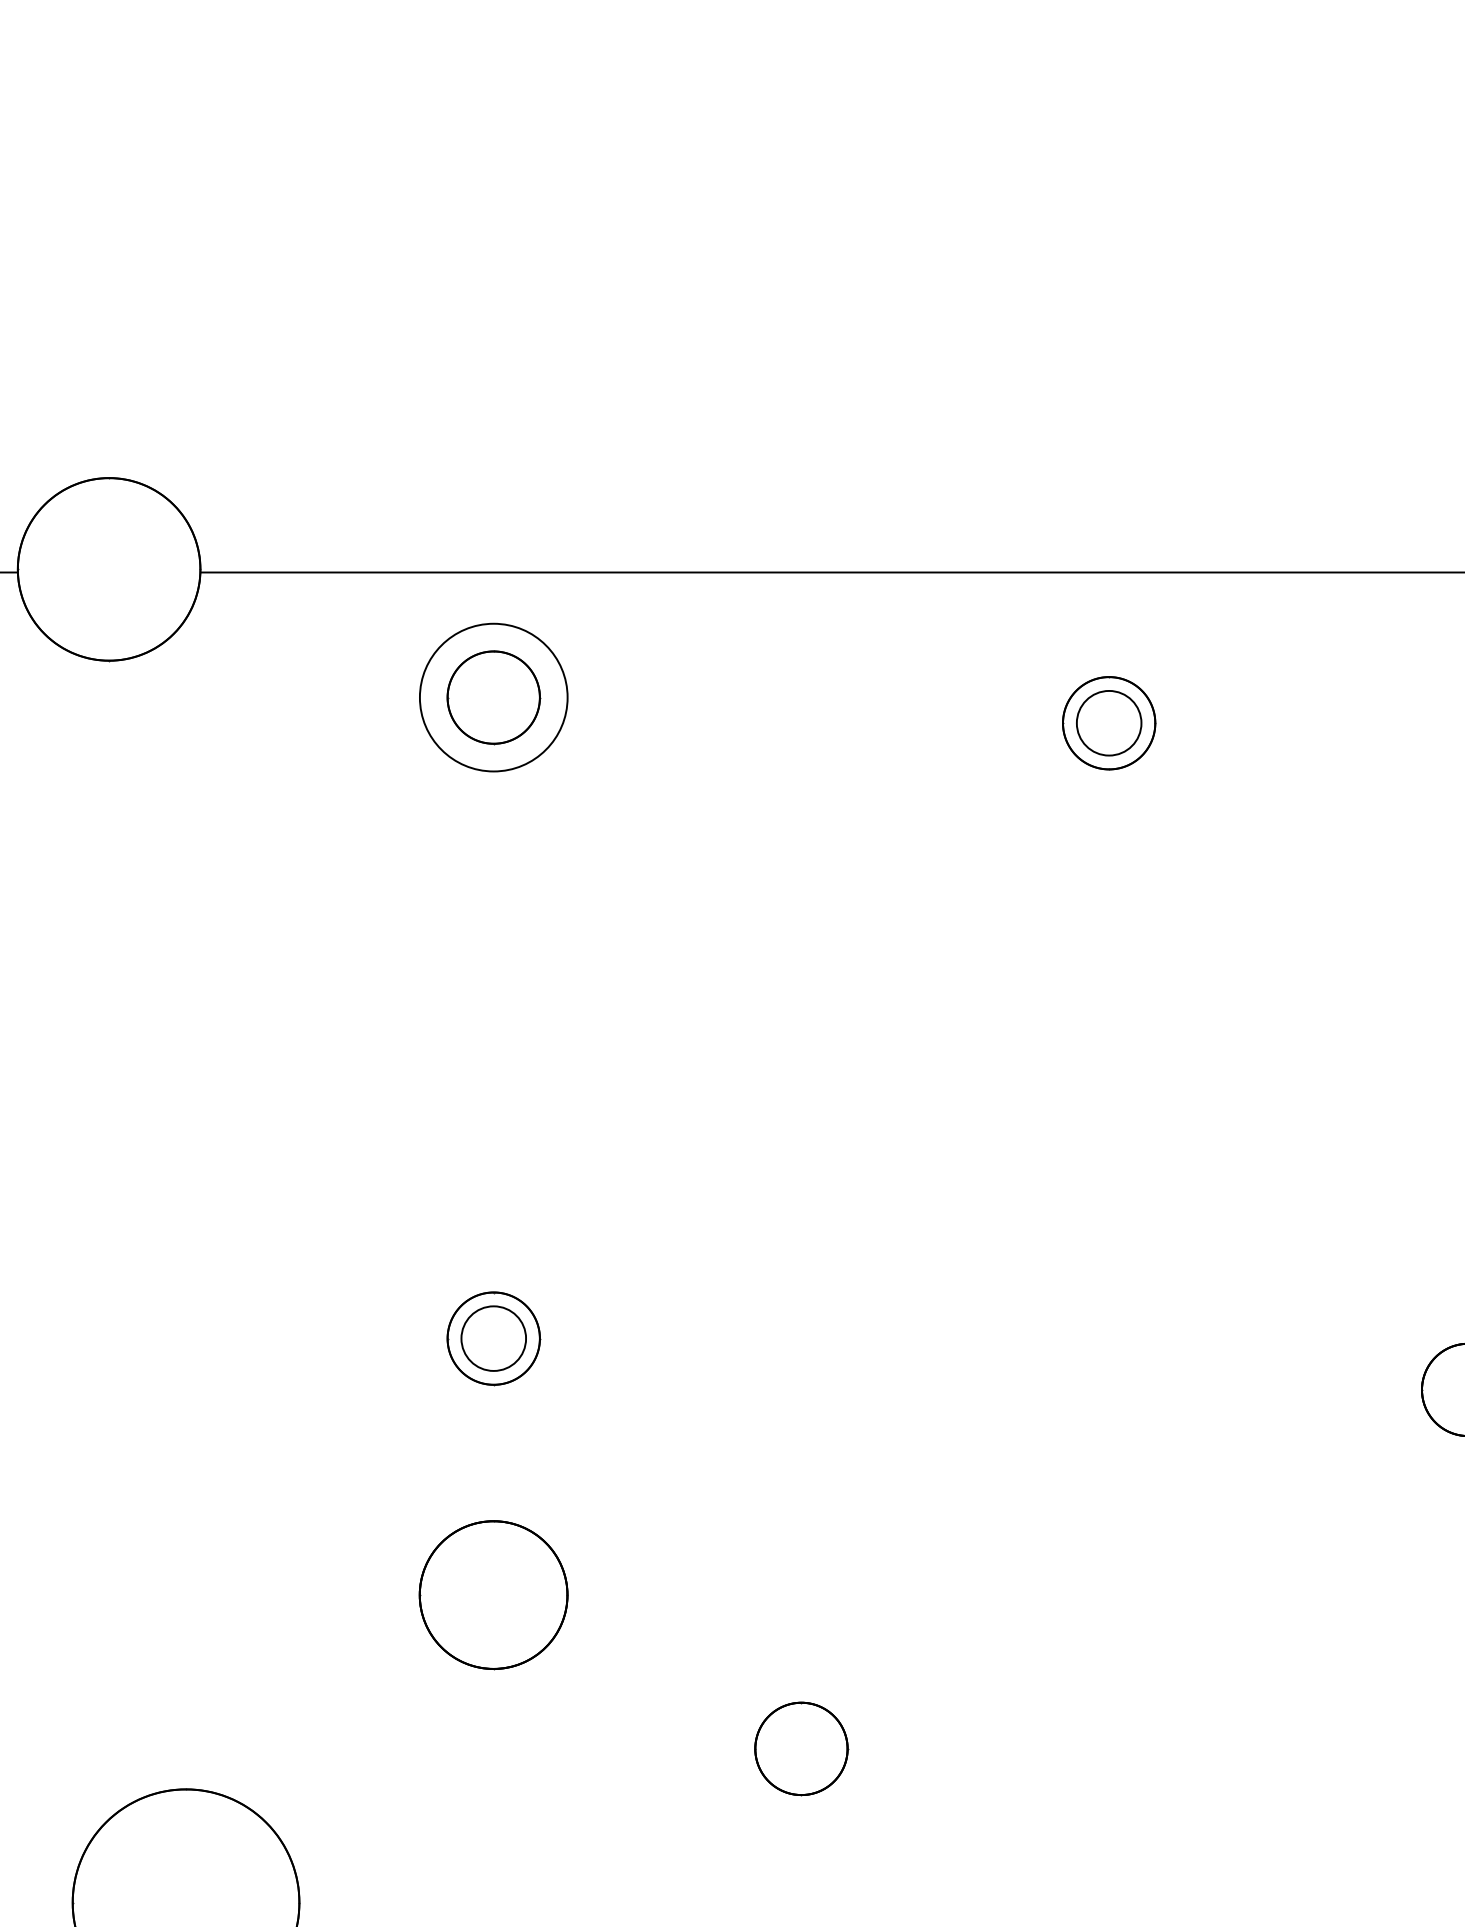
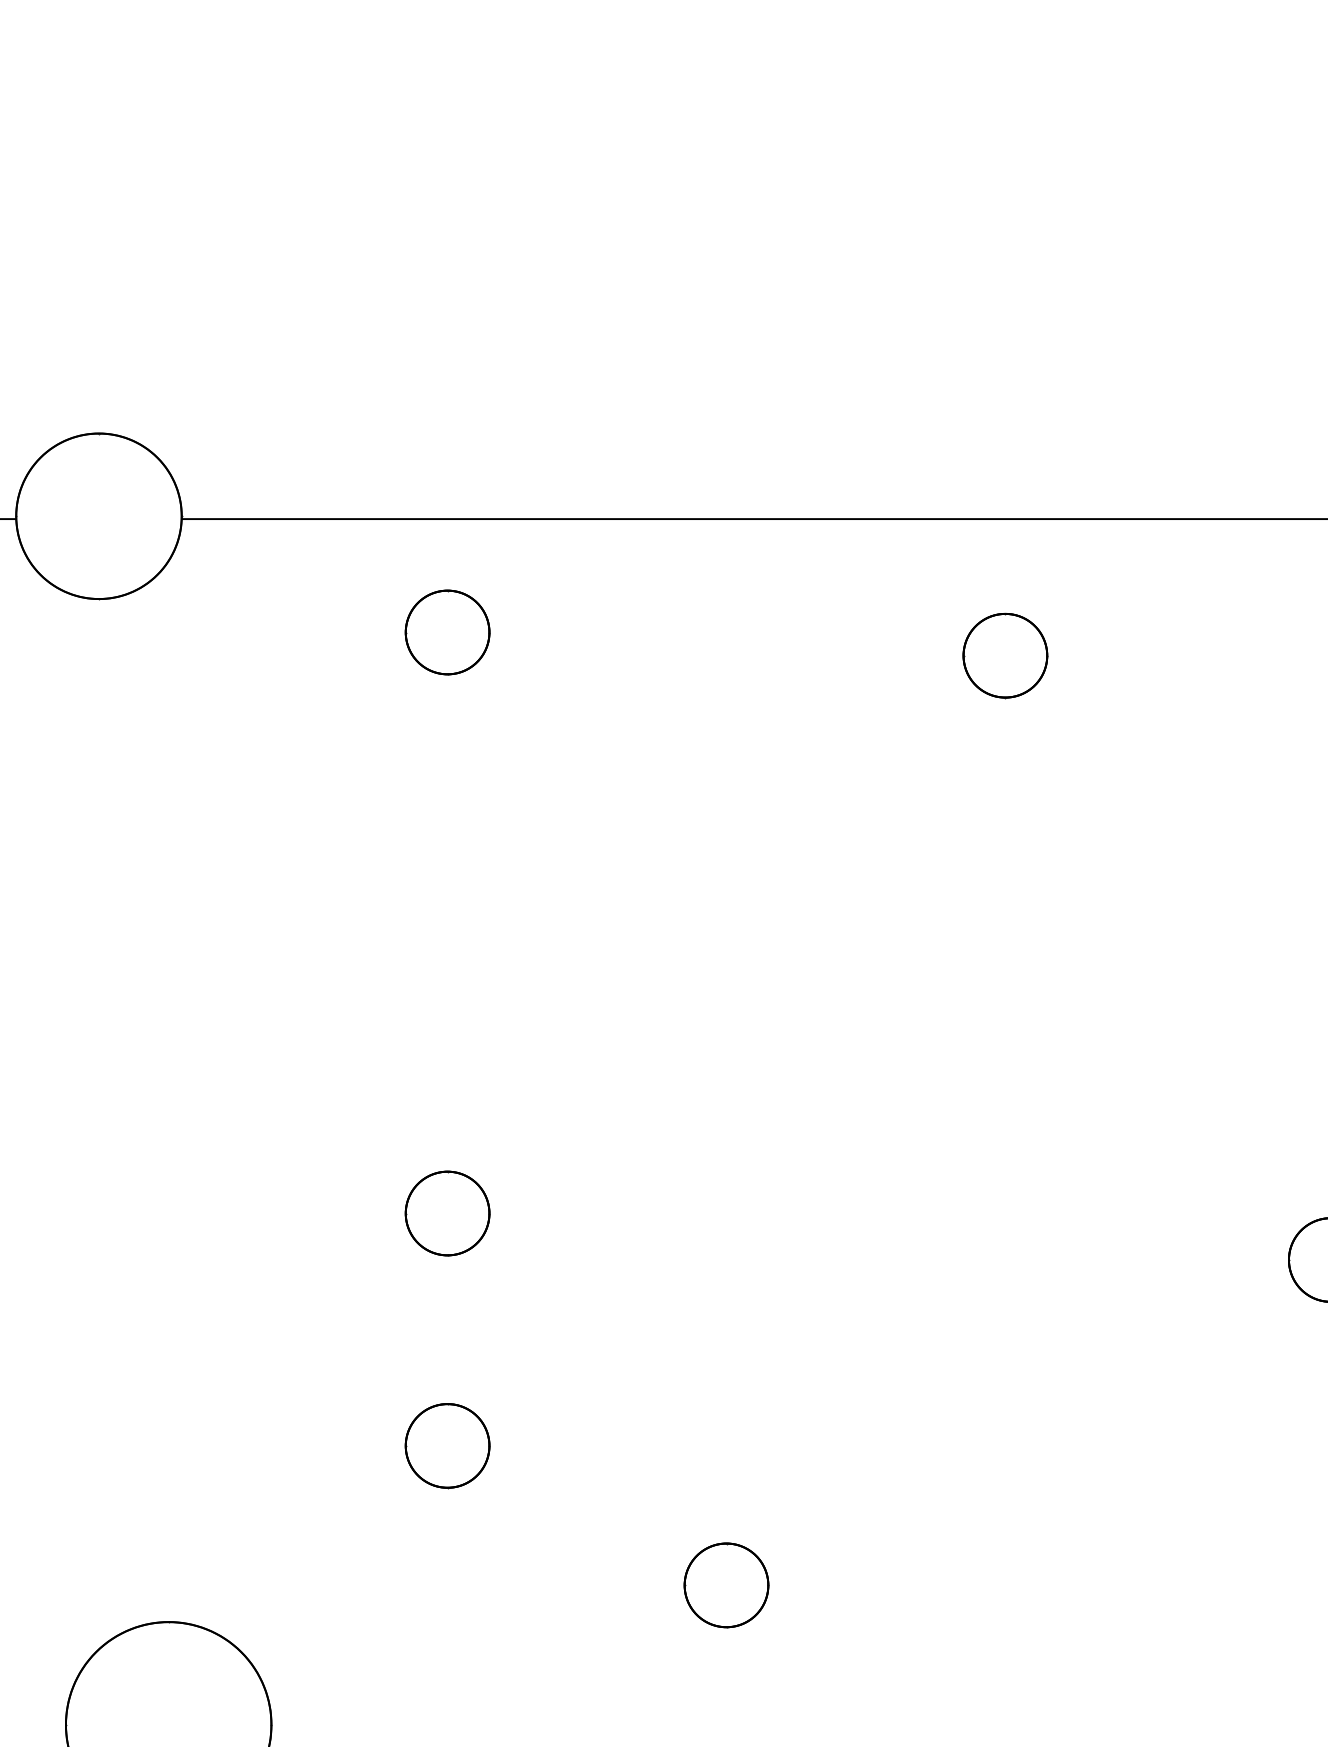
circle: (493, 697) -> (447, 632), size x0.62
circle: (1109, 723) -> (1005, 655), size x1.43
circle: (493, 1338) -> (447, 1213), size x1.43
part: (493, 1594) -> (447, 1445), size x0.62

